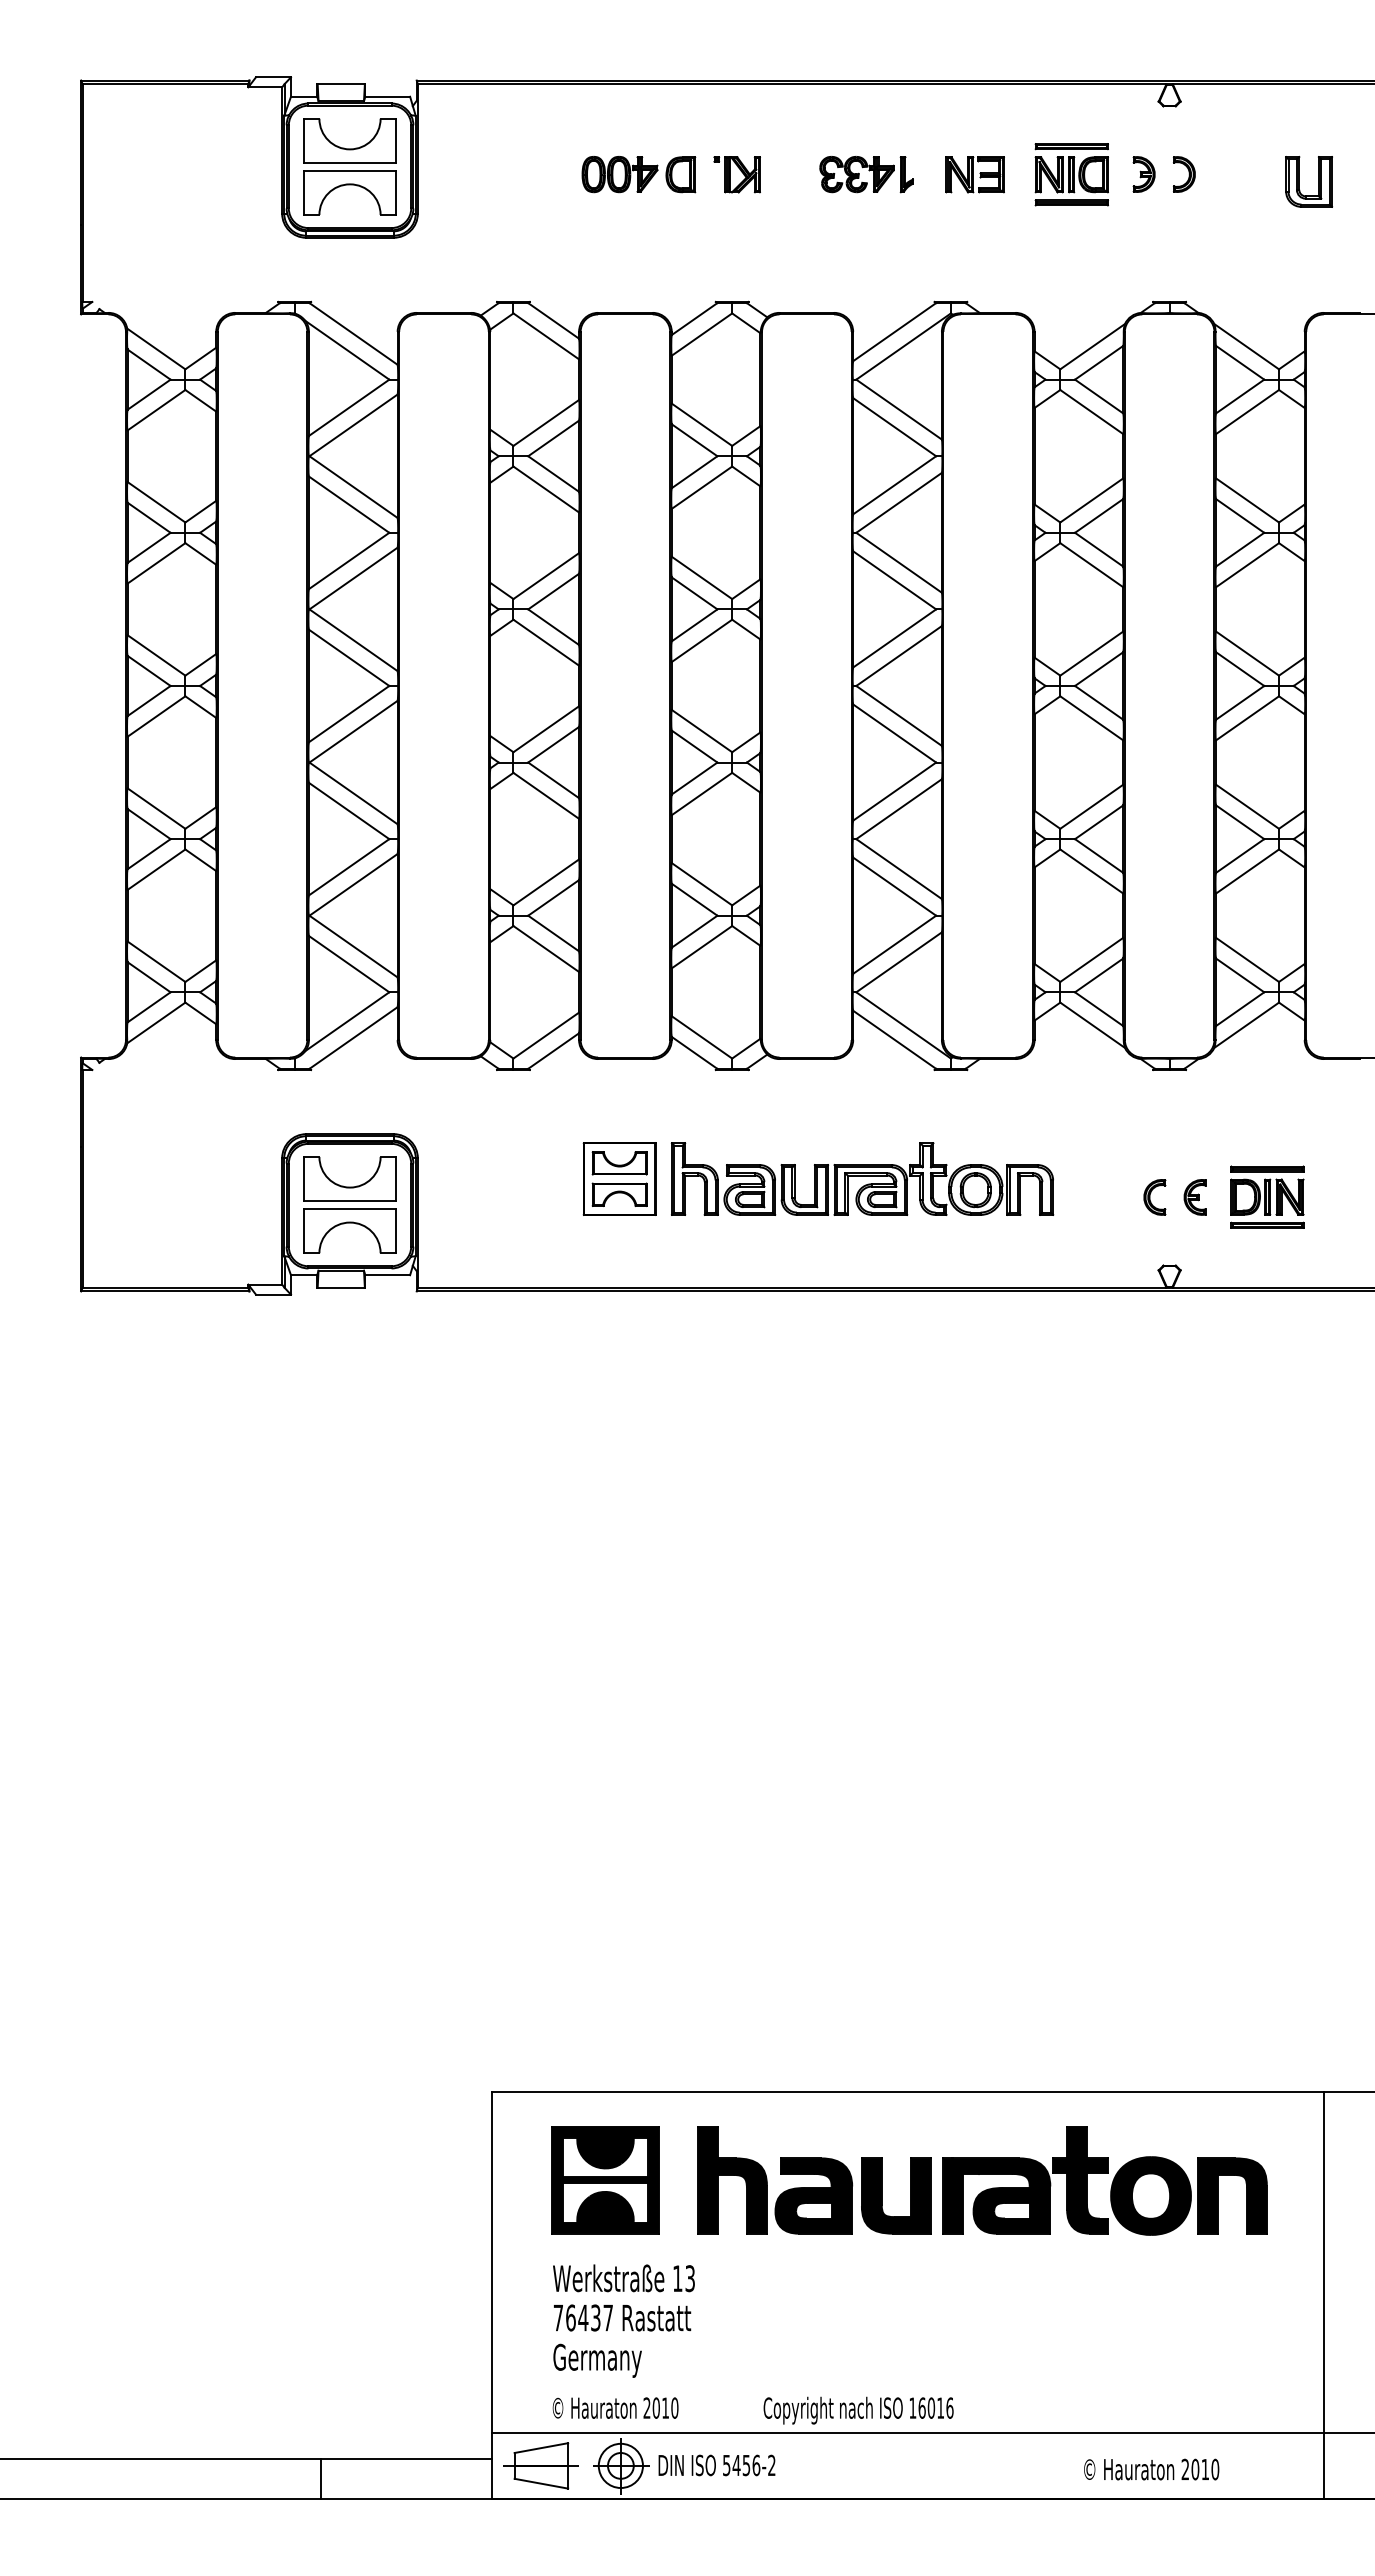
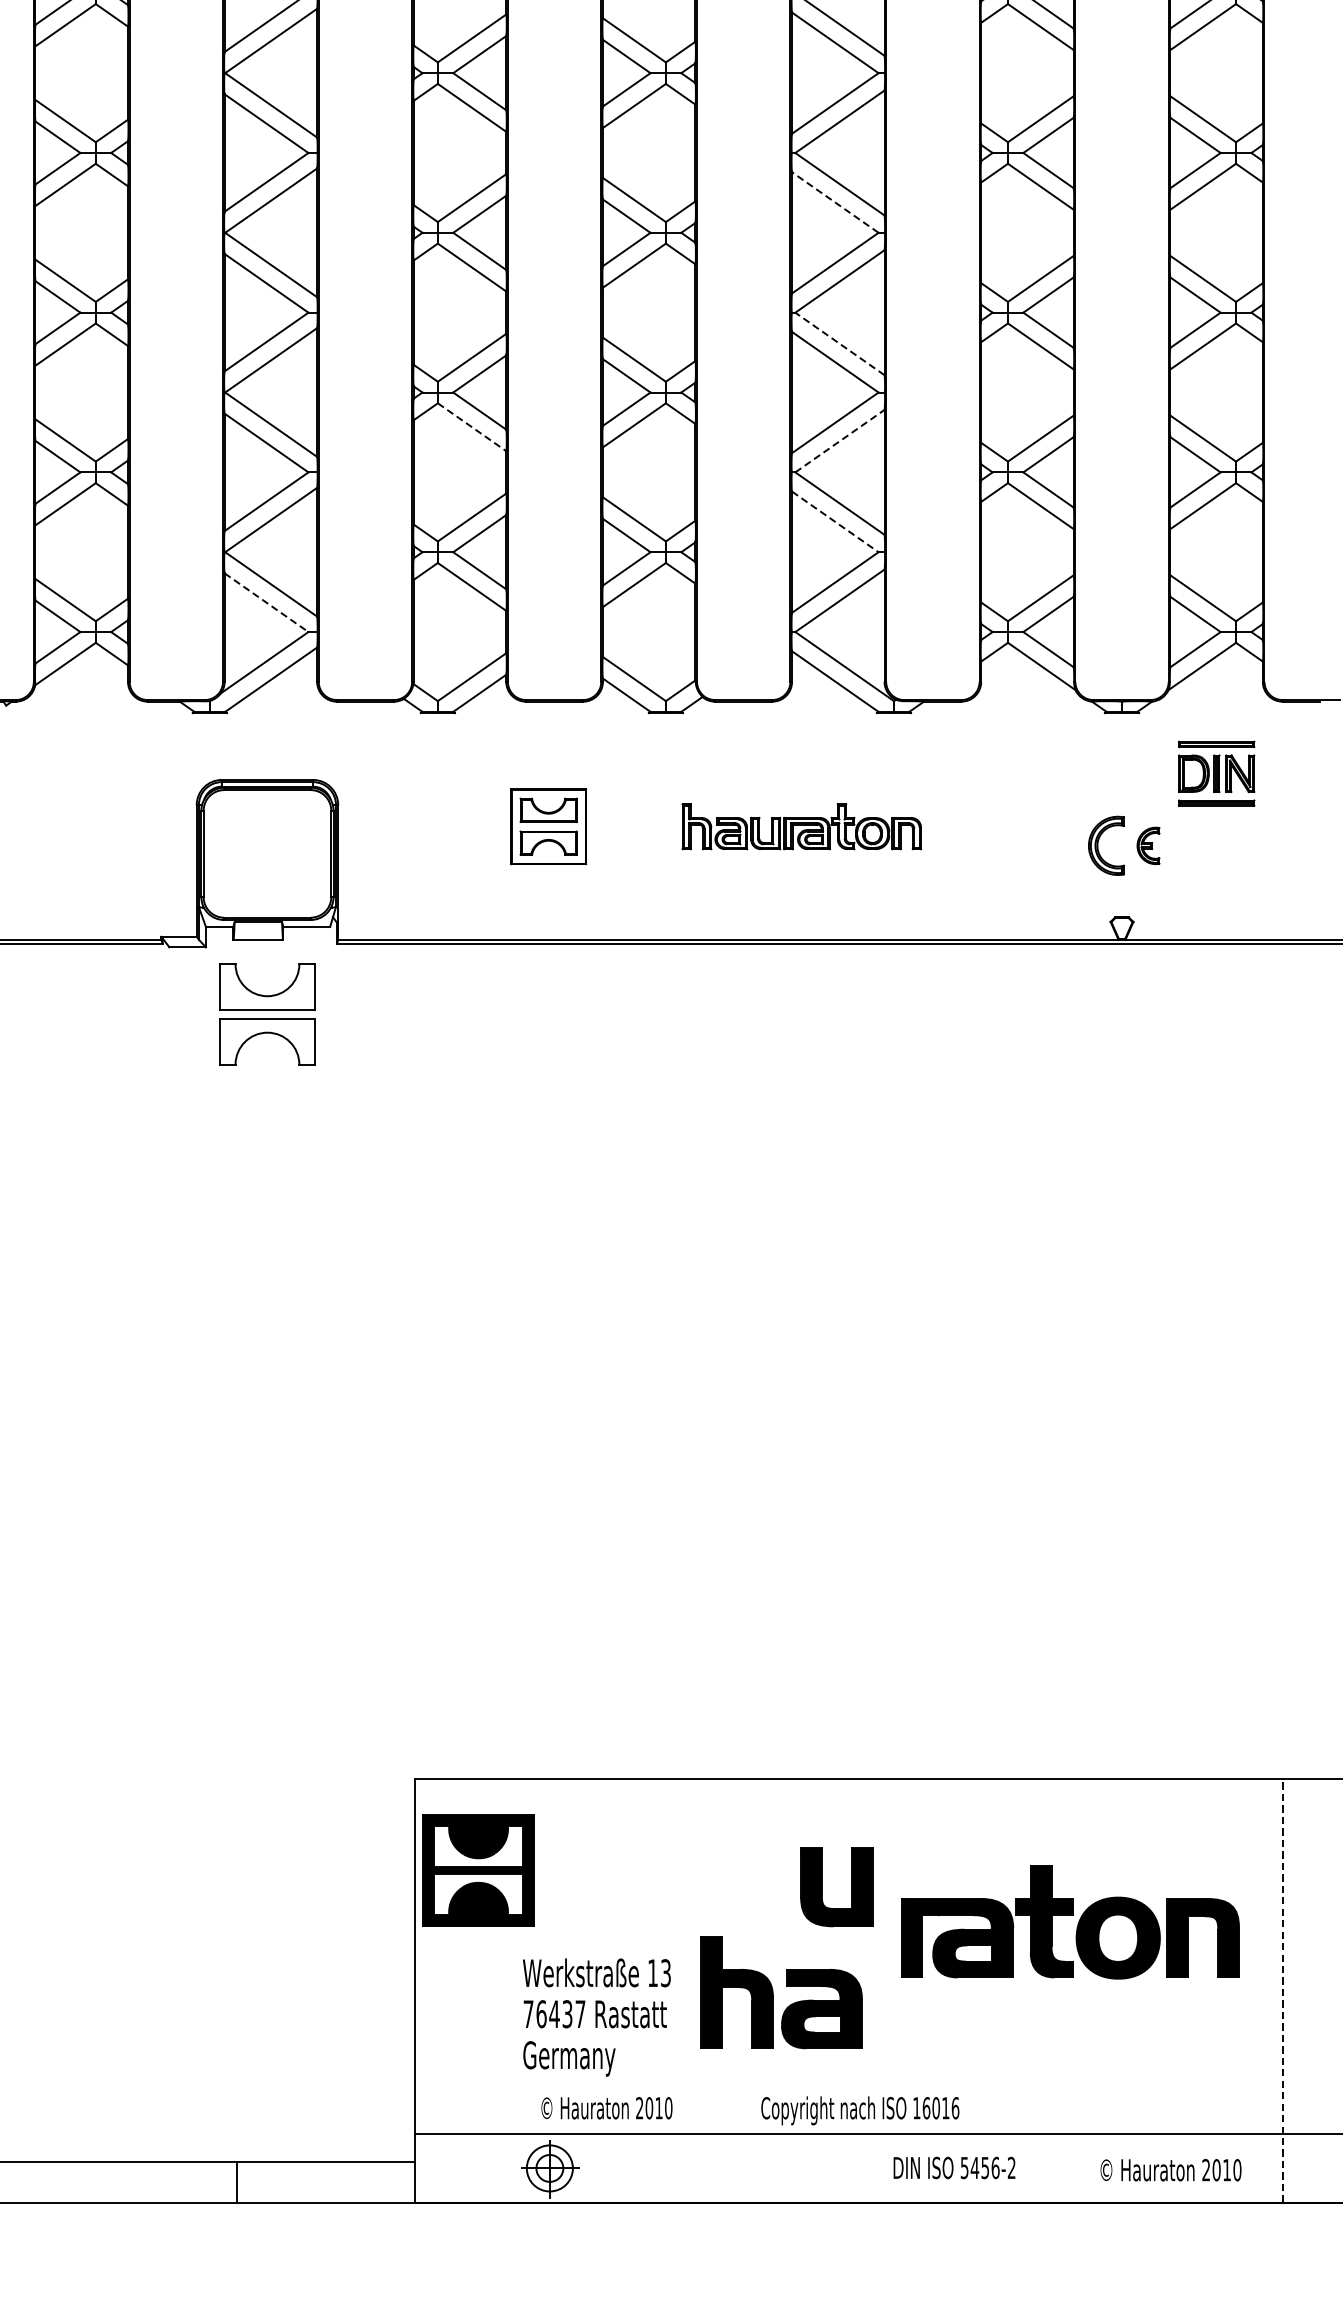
line: (894, 580) -> (835, 202), solid -> dashed
line: (898, 715) -> (839, 343), solid -> dashed
line: (546, 796) -> (472, 427), solid -> dashed
line: (899, 808) -> (840, 440), solid -> dashed
line: (894, 886) -> (835, 521), solid -> dashed
line: (349, 964) -> (266, 603), solid -> dashed
part: (862, 1178) -> (801, 826), size x0.6
part: (1267, 1196) -> (1216, 773), moved
part: (1154, 1197) -> (1106, 846), size x1.6
part: (349, 1204) -> (266, 1013), moved
part: (1104, 2173) -> (1069, 1914), moved
part: (780, 2174) -> (787, 1986), moved
part: (605, 2180) -> (478, 1870), moved
line: (1324, 2294) -> (1283, 1989), solid -> dashed
text: (623, 2320) -> (596, 2016), moved
text: (752, 2410) -> (749, 2110), moved
part: (540, 2465) -> (466, 2168), removed
text: (716, 2465) -> (954, 2168), moved
text: (1151, 2469) -> (1170, 2170), moved

